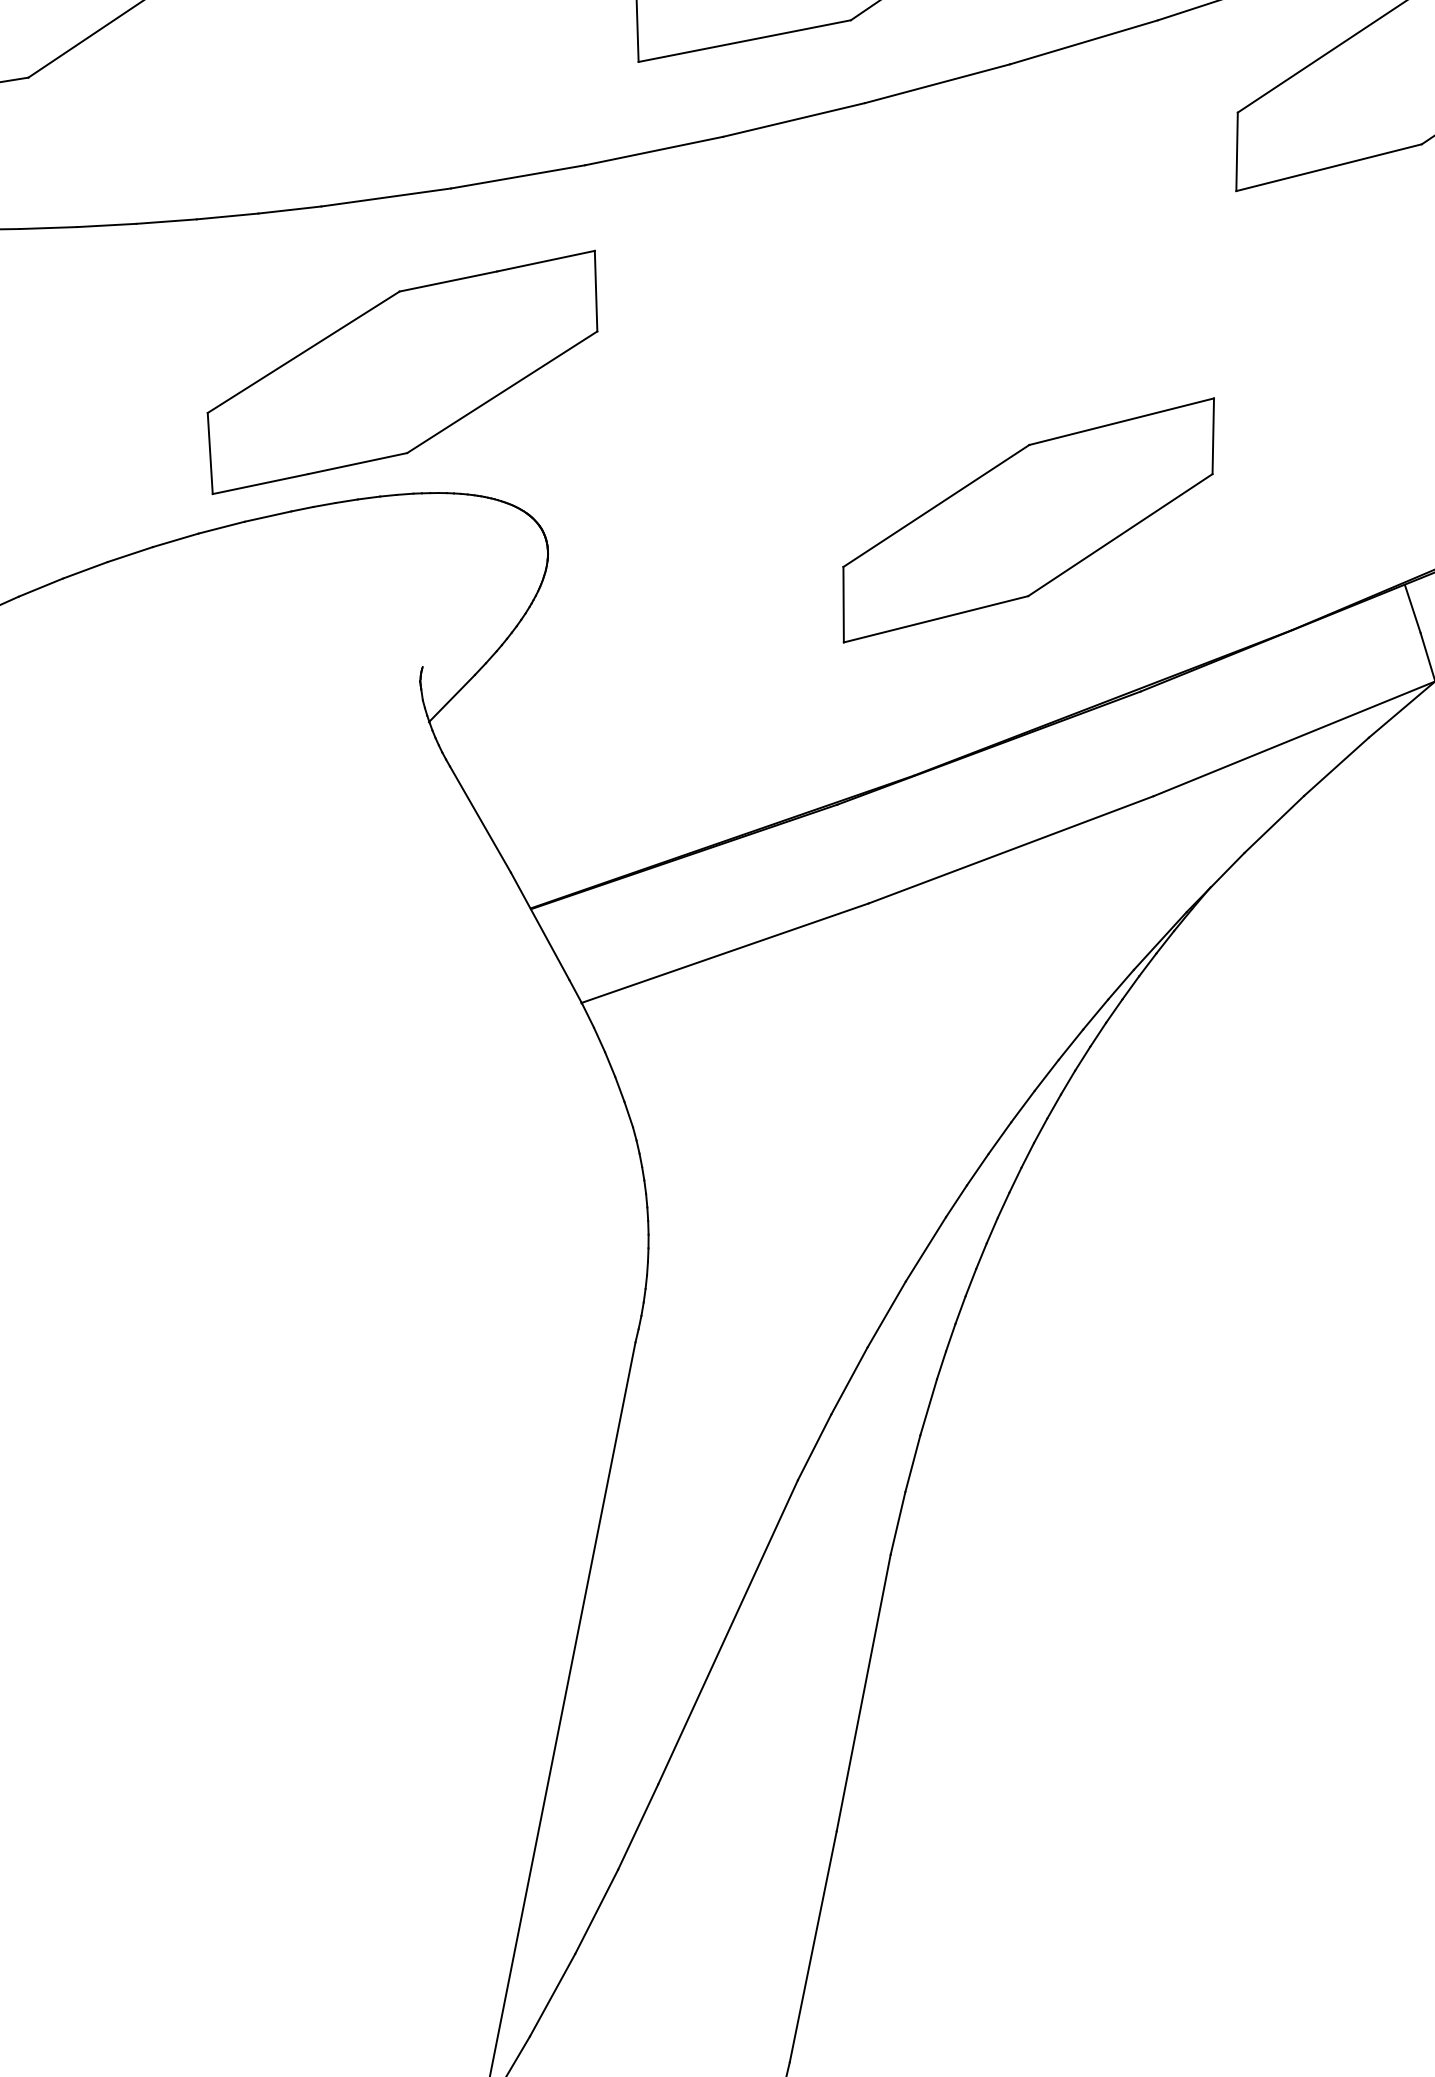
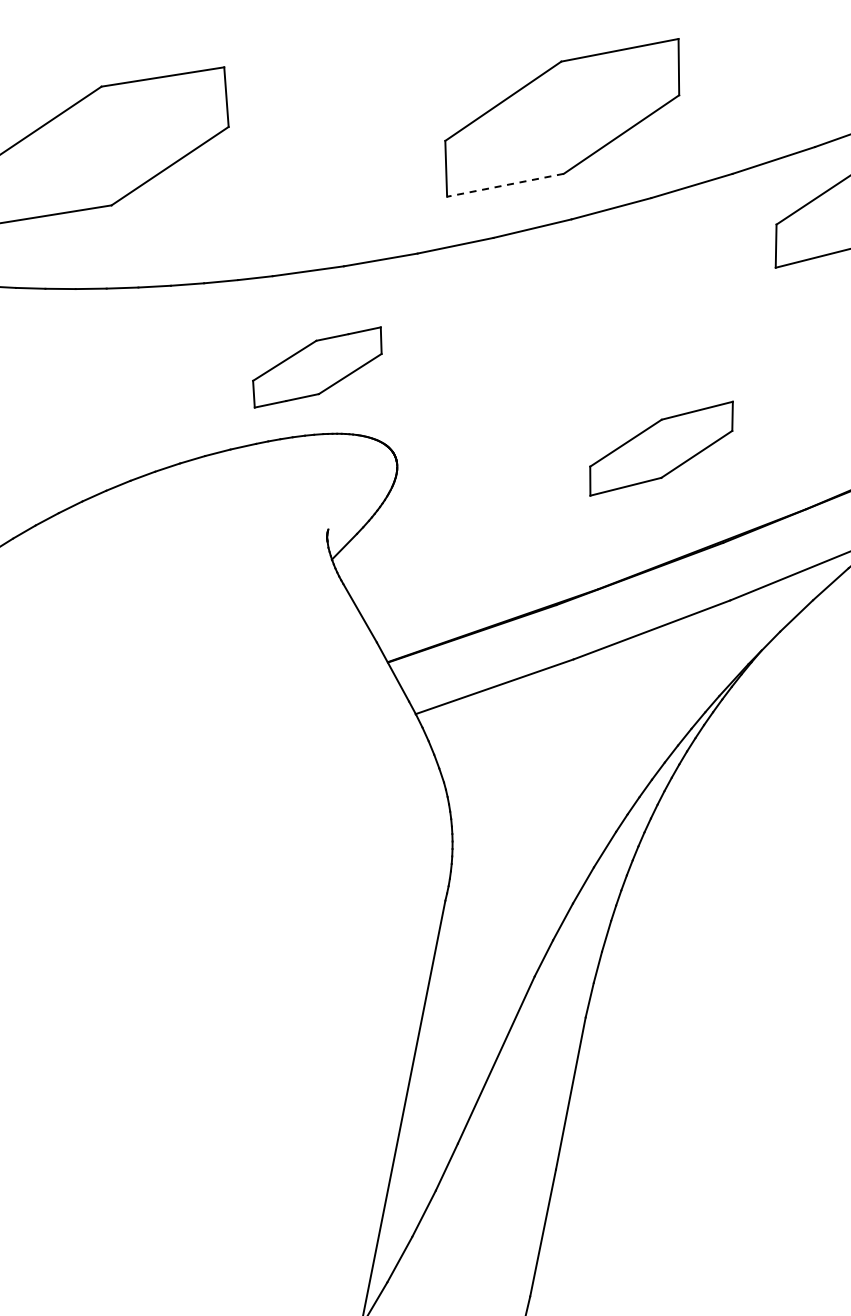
line: (743, 41) -> (504, 185), solid -> dashed
part: (402, 372) -> (317, 367), size x0.6
part: (1028, 519) -> (661, 448), size x0.7

